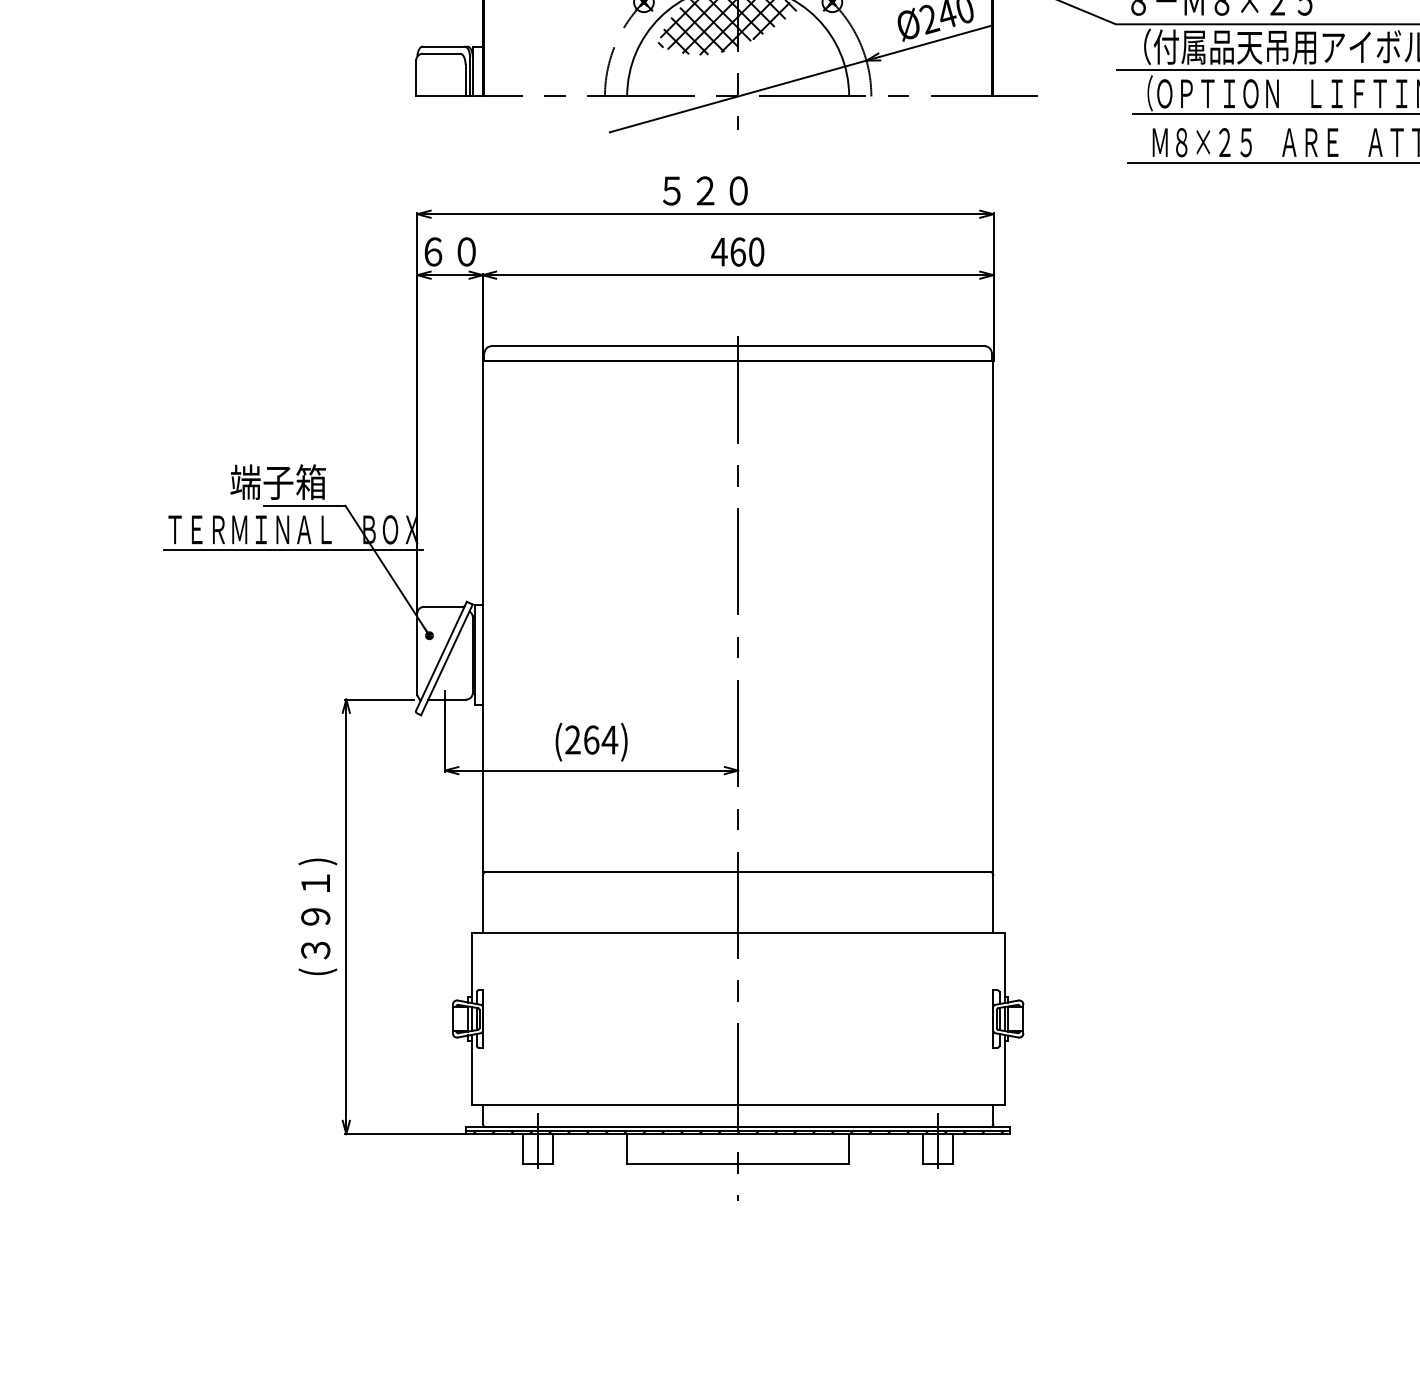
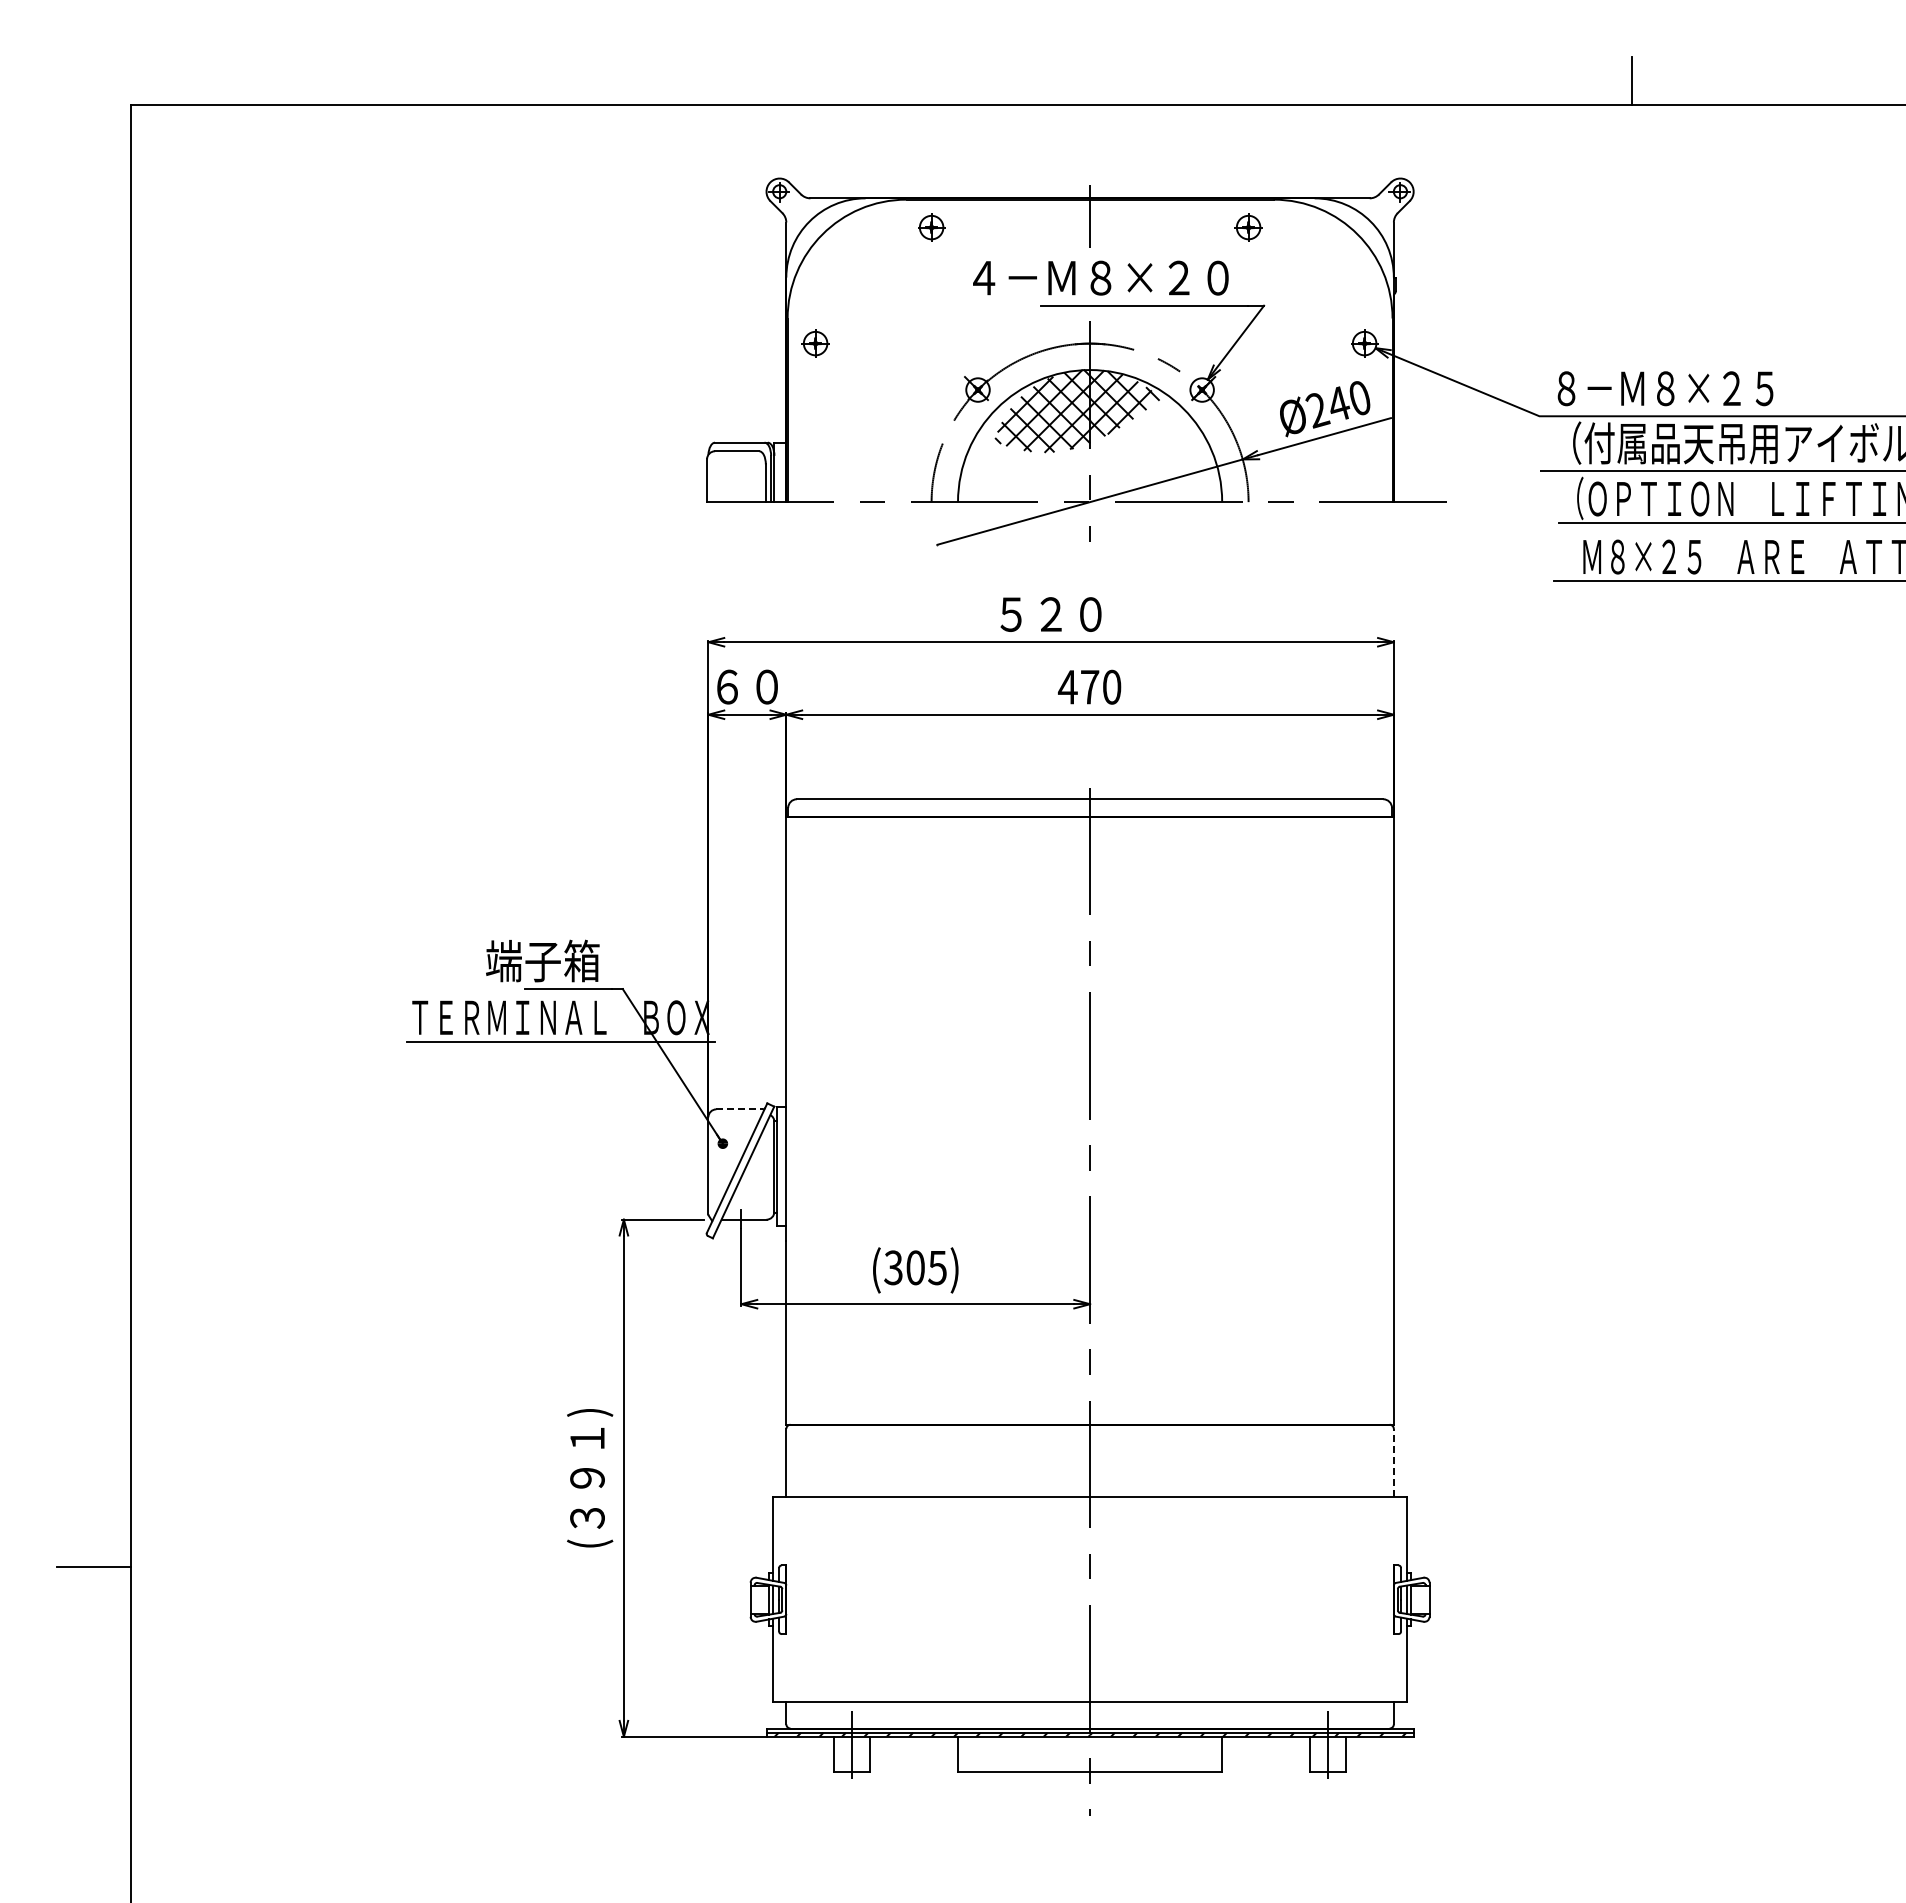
text: (738, 251) -> (1090, 686), 460 -> 470
line: (444, 606) -> (740, 1109), solid -> dashed
text: (591, 739) -> (915, 1267), (264) -> (305)
line: (993, 903) -> (1393, 1462), solid -> dashed

